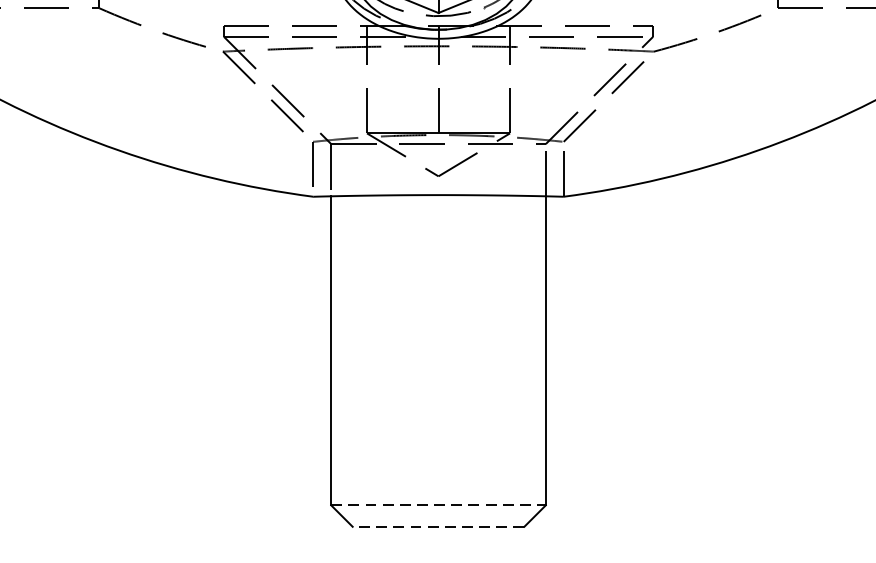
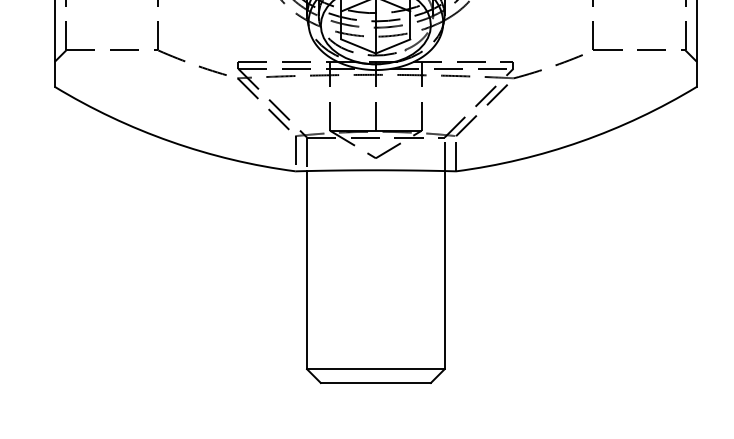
line: (437, 505) -> (375, 369), dashed -> solid
line: (437, 526) -> (375, 382), dashed -> solid

